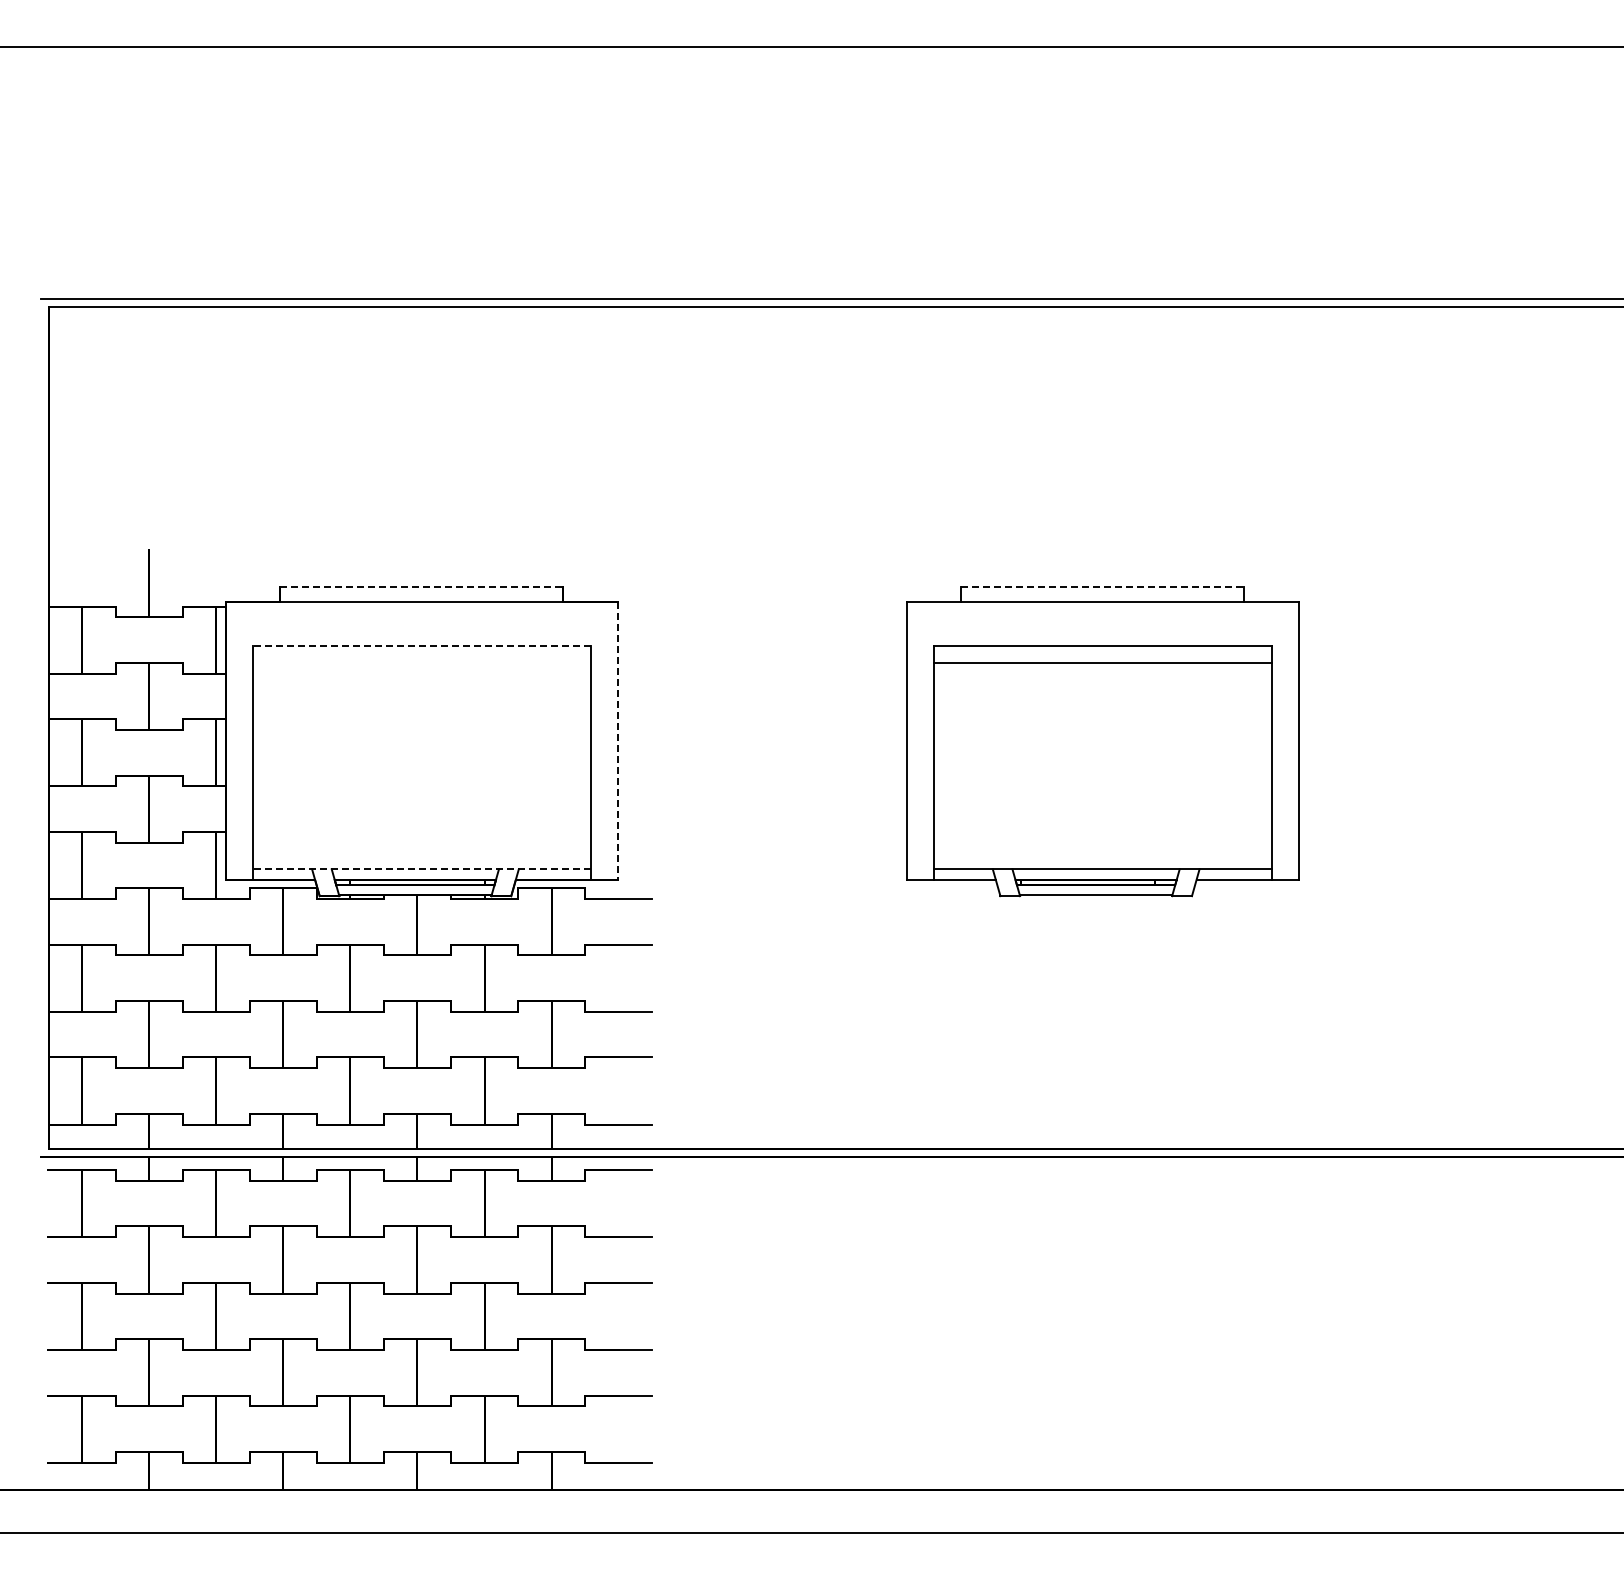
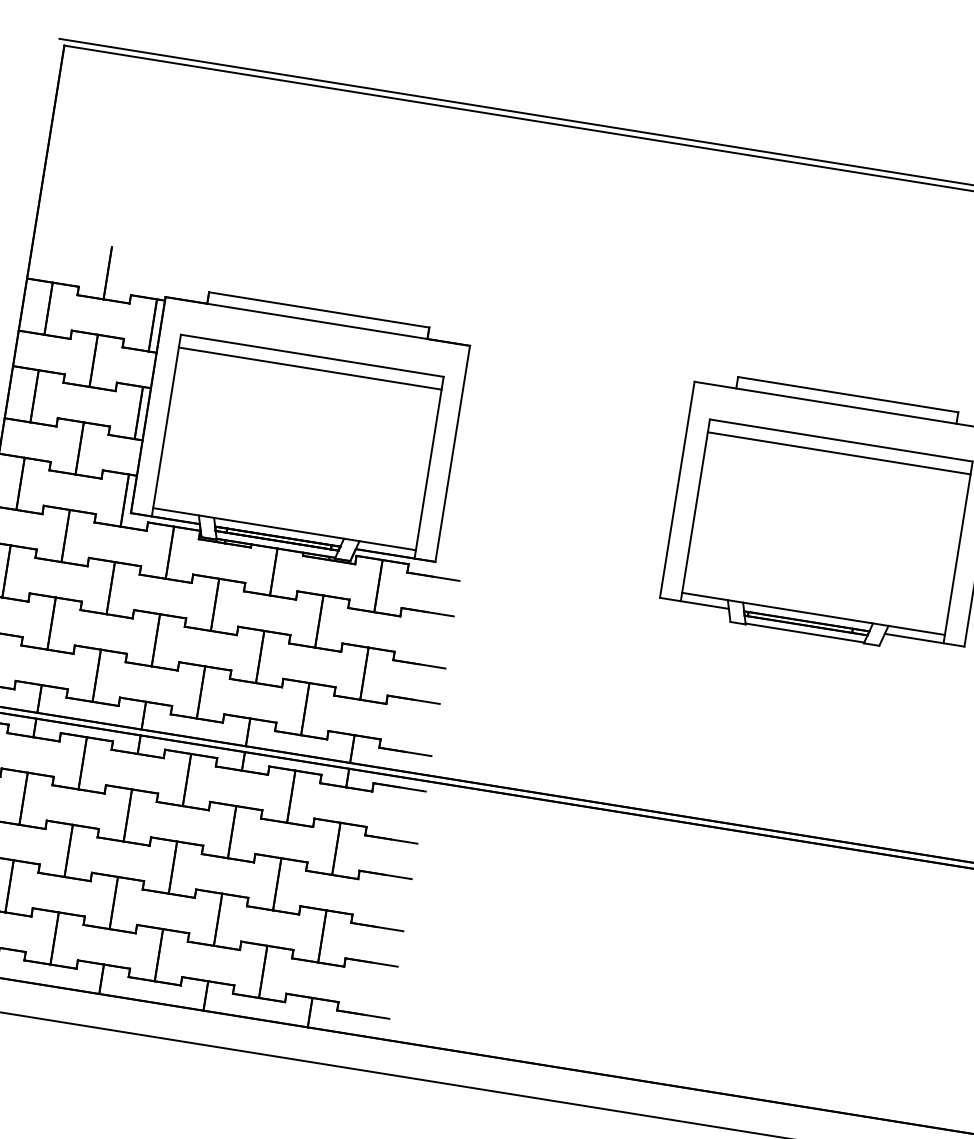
line: (421, 587) -> (318, 310), dashed -> solid
line: (1102, 587) -> (848, 394), dashed -> solid
line: (421, 646) -> (311, 355), dashed -> solid
line: (422, 662) -> (310, 368), added
line: (618, 741) -> (452, 454), dashed -> solid
line: (421, 869) -> (283, 529), dashed -> solid

